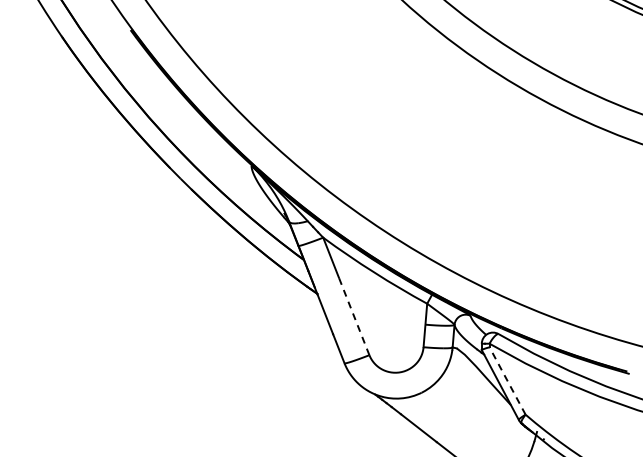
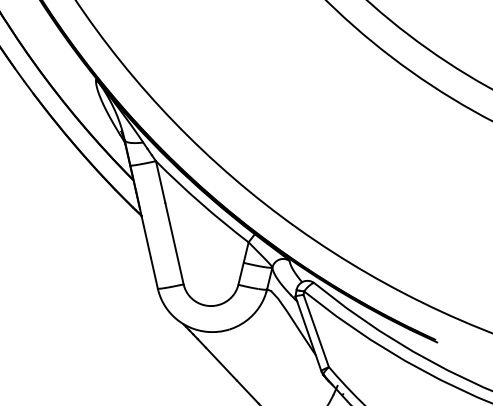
line: (354, 316) -> (174, 243), dashed -> solid
line: (507, 380) -> (316, 330), dashed -> solid

